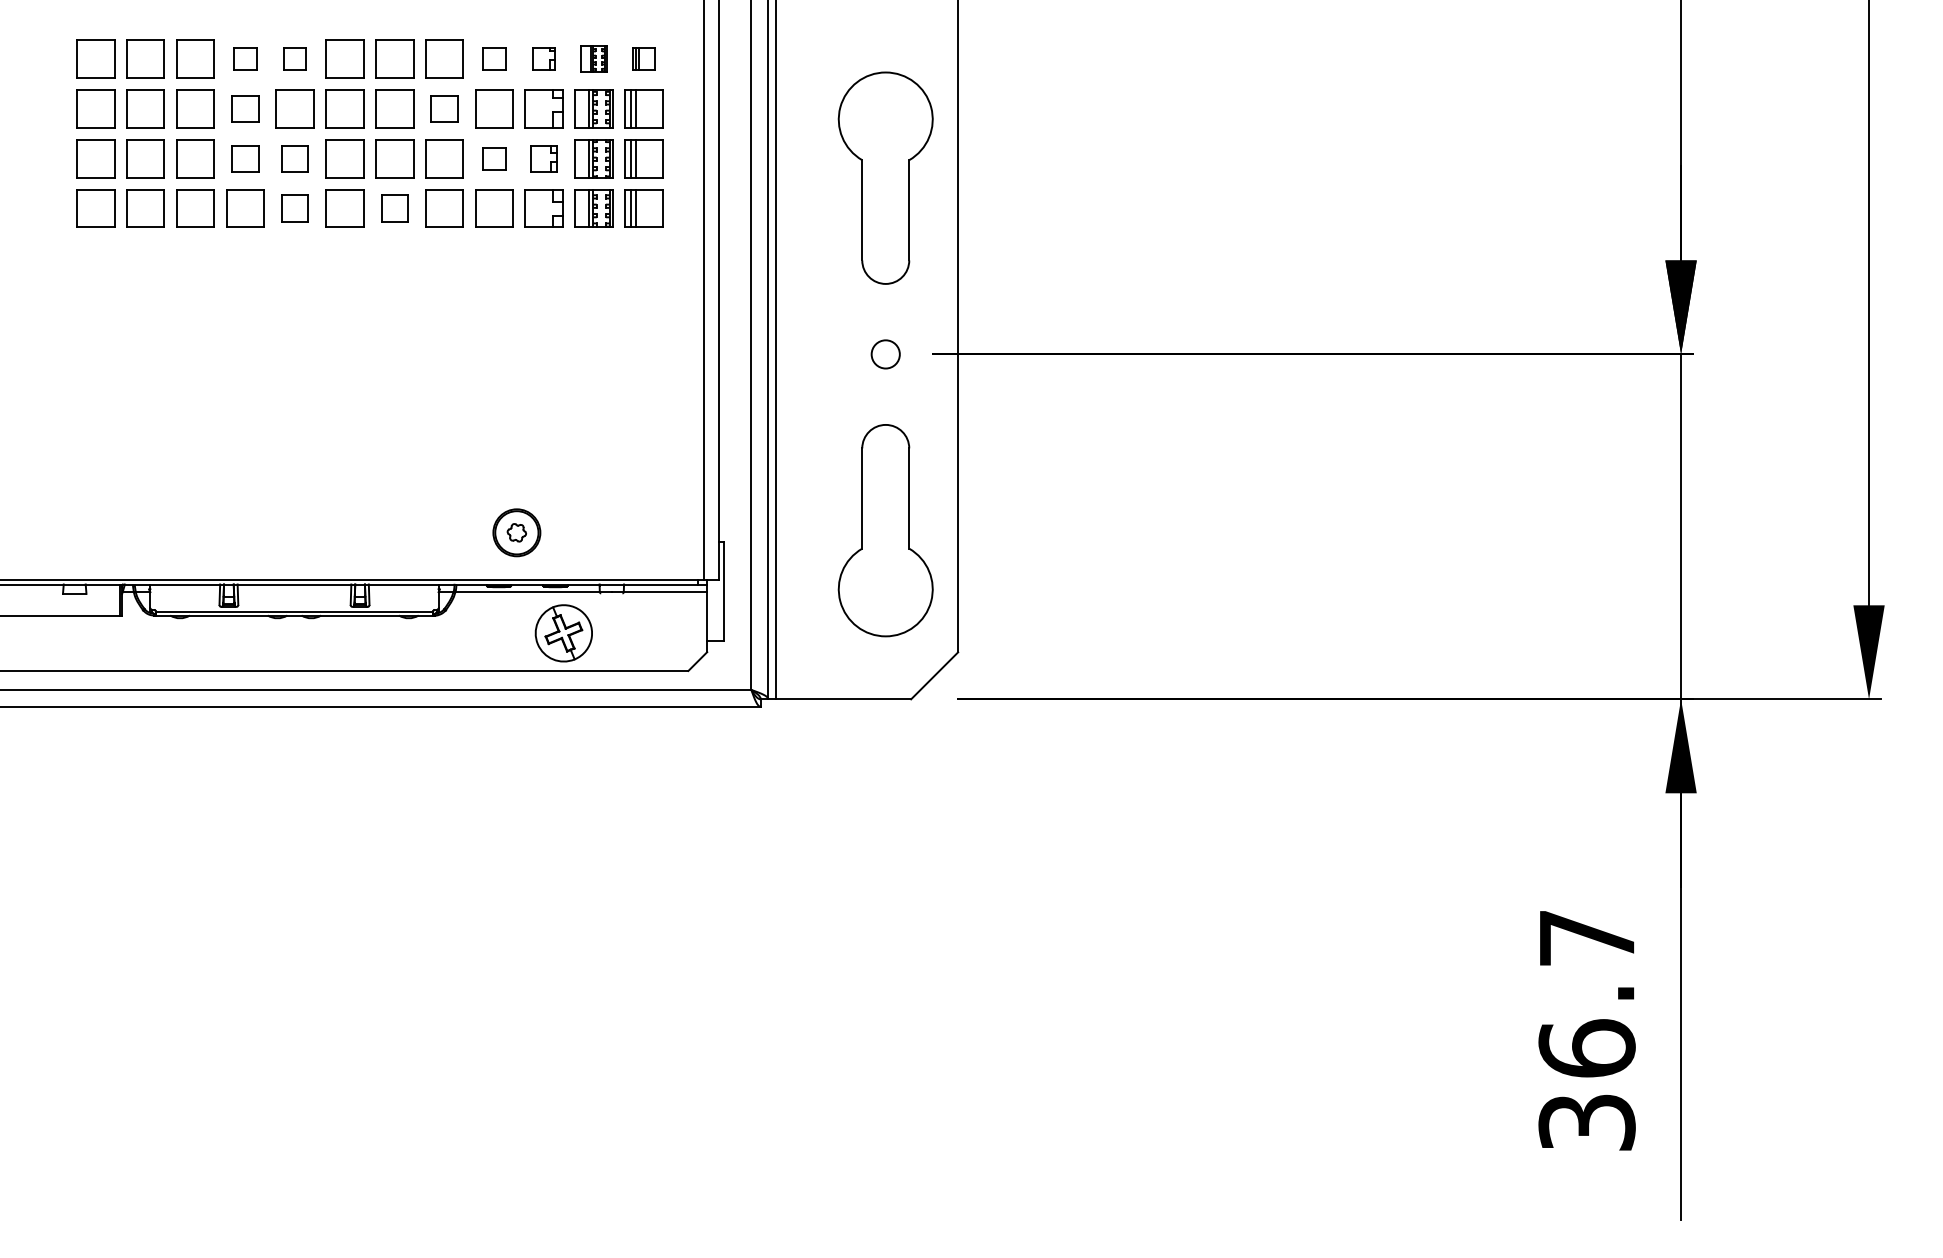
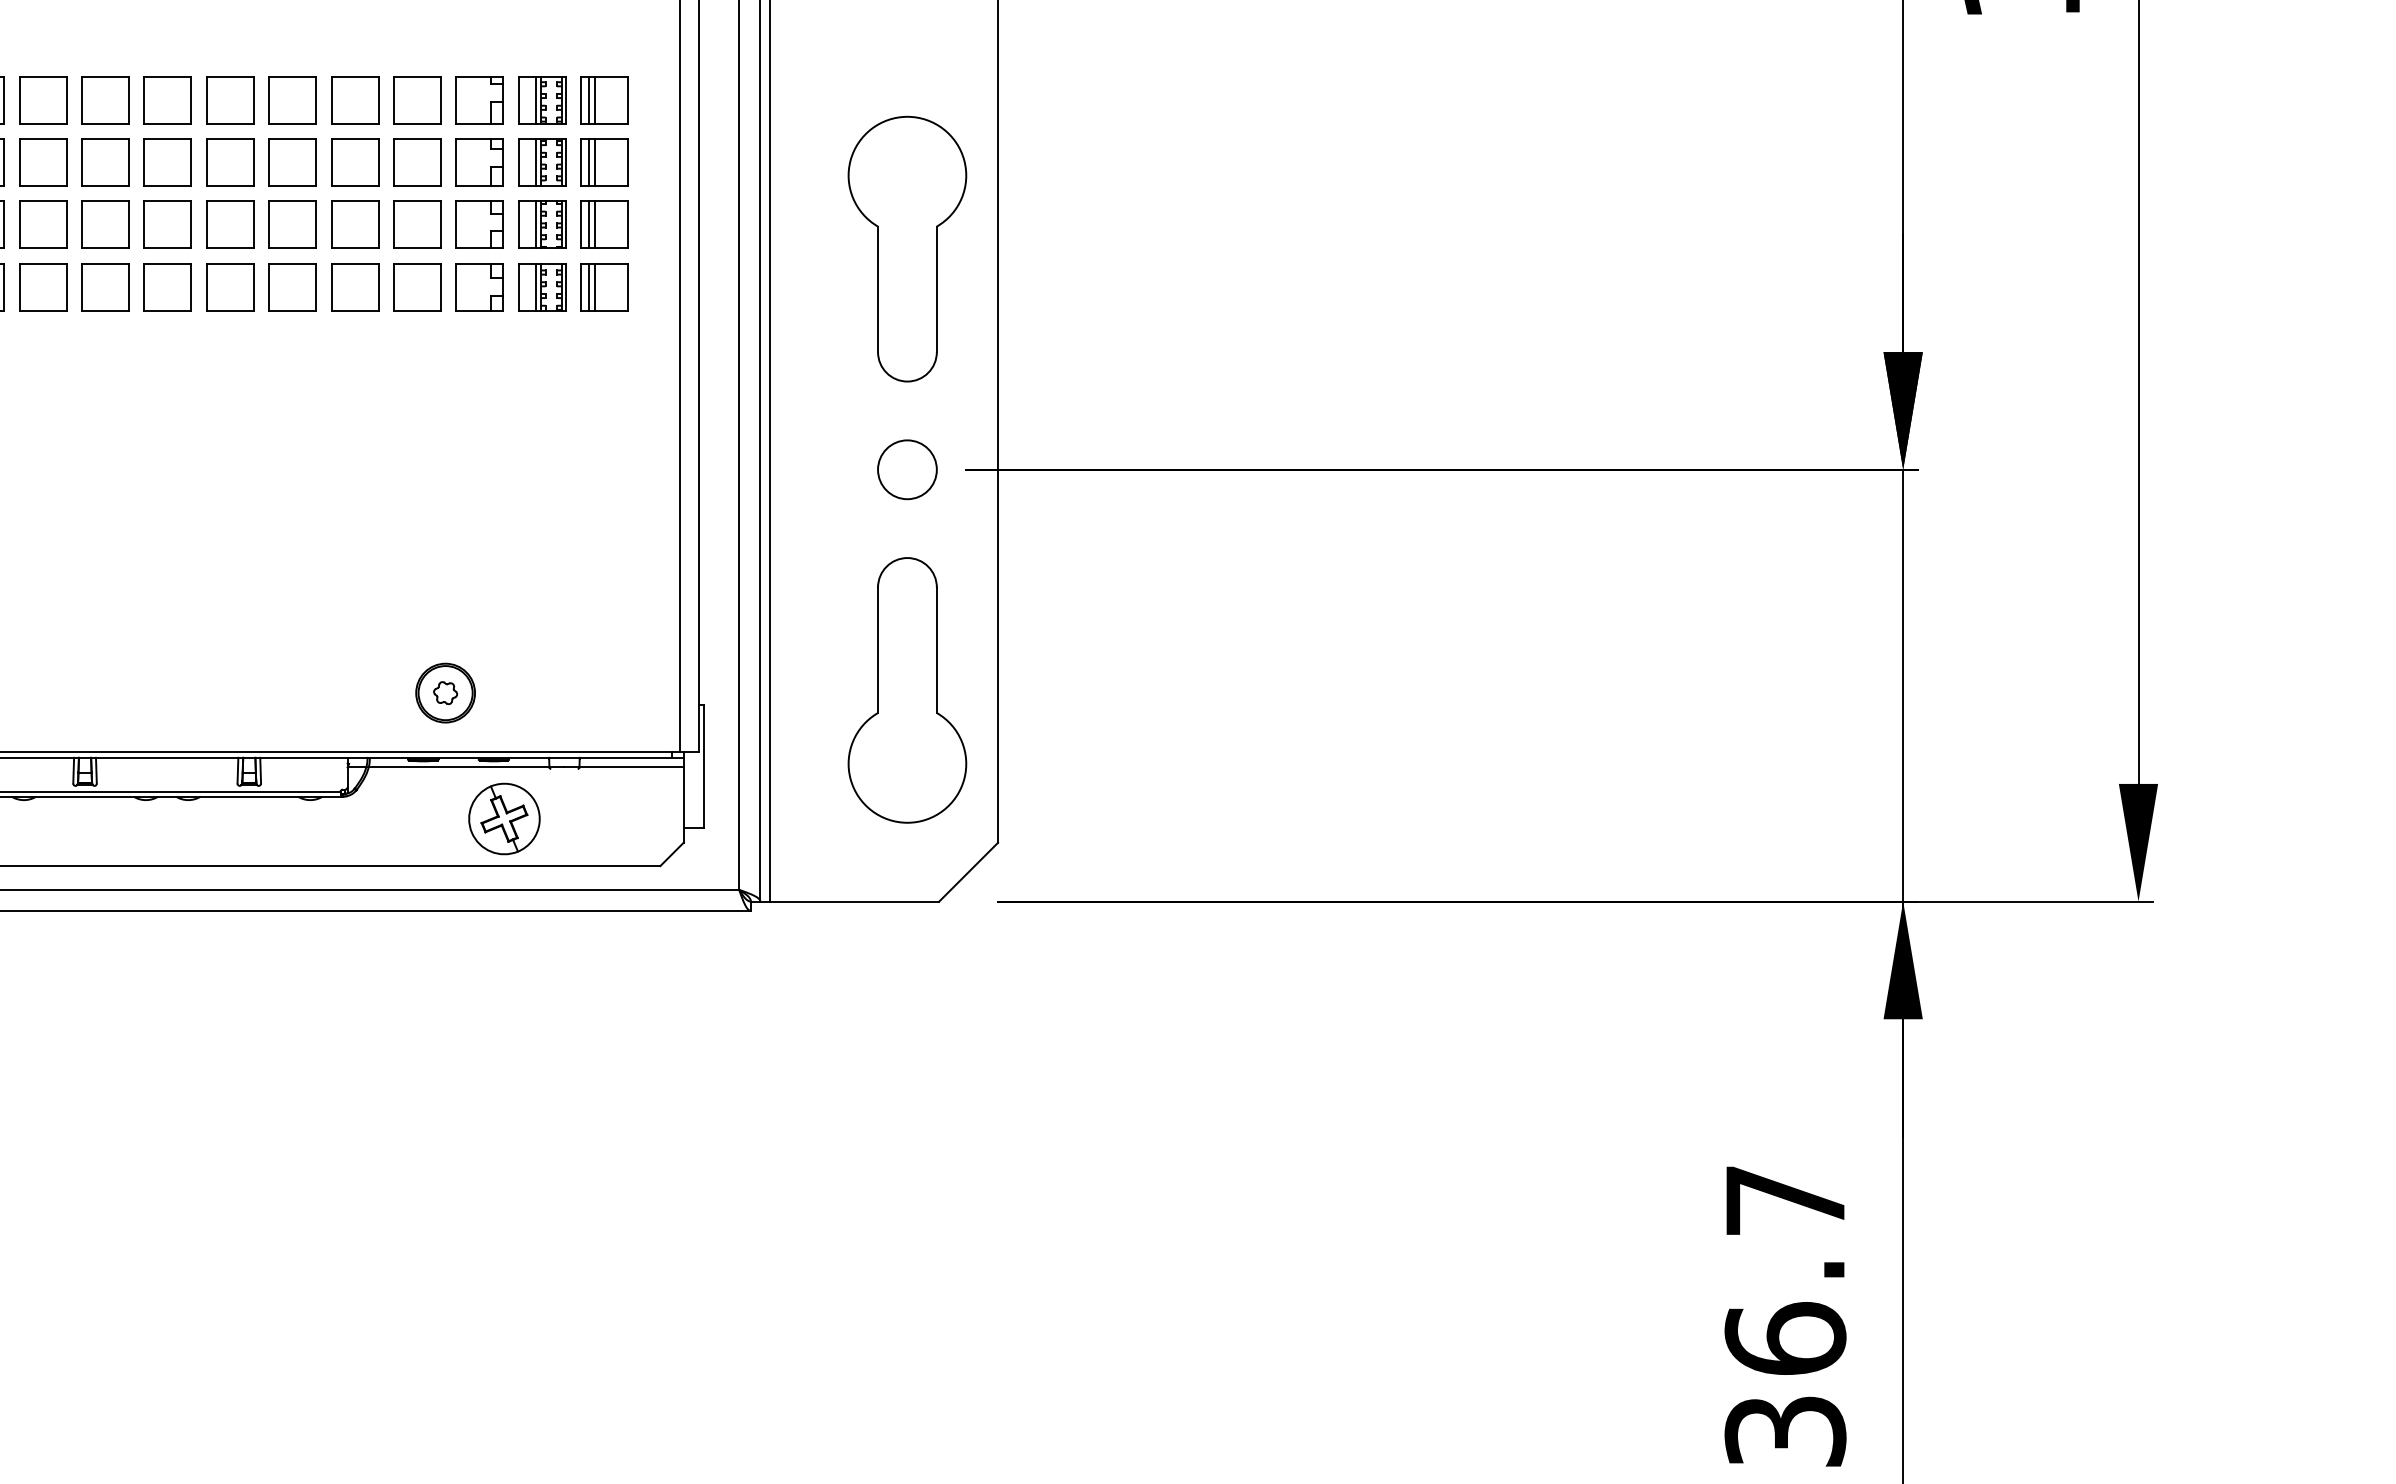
part: (245, 58) -> (105, 99), size x1.67
part: (294, 58) -> (167, 99), size x1.67
part: (494, 58) -> (417, 99), size x1.67
part: (543, 58) -> (478, 99), size x1.67
part: (593, 58) -> (541, 99), size x1.43
part: (643, 58) -> (604, 99), size x1.67
part: (245, 108) -> (105, 161), size x1.43
part: (444, 108) -> (354, 161), size x1.43
part: (245, 158) -> (105, 224), size x1.43
part: (294, 158) -> (167, 224), size x1.43
part: (494, 158) -> (417, 224), size x1.67
part: (543, 158) -> (478, 224), size x1.43
part: (294, 208) -> (167, 287), size x1.43
part: (394, 208) -> (292, 287), size x1.43
circle: (885, 353) -> (907, 468), size x1.67

